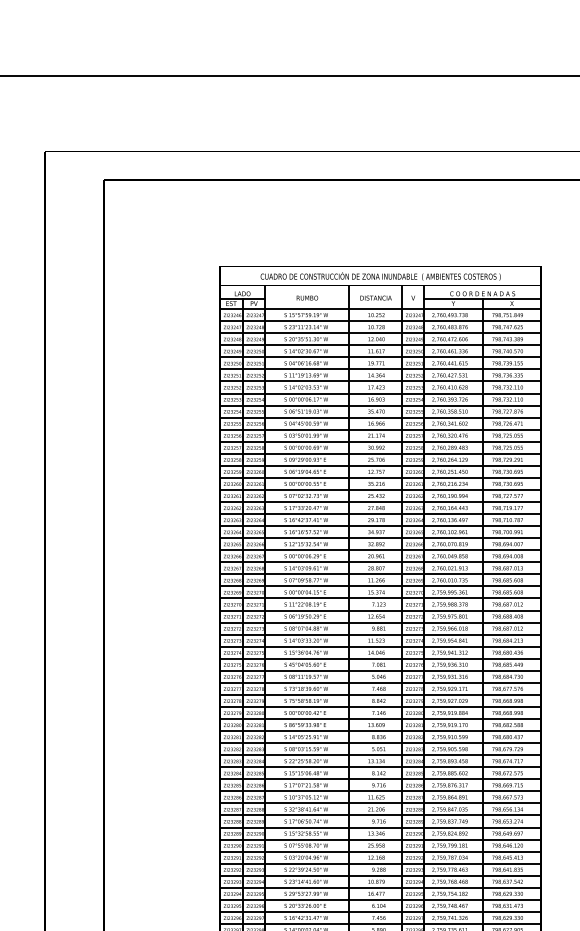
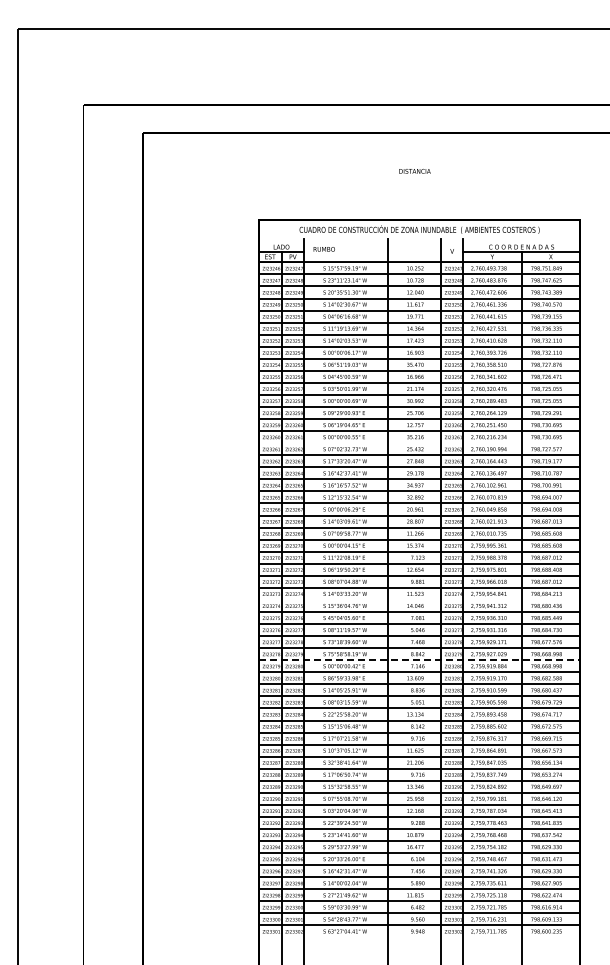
text: (306, 298) -> (323, 249), moved
text: (375, 298) -> (414, 171), moved
line: (380, 490) -> (419, 443), removed
line: (380, 646) -> (419, 599), removed
line: (380, 707) -> (419, 660), solid -> dashed

